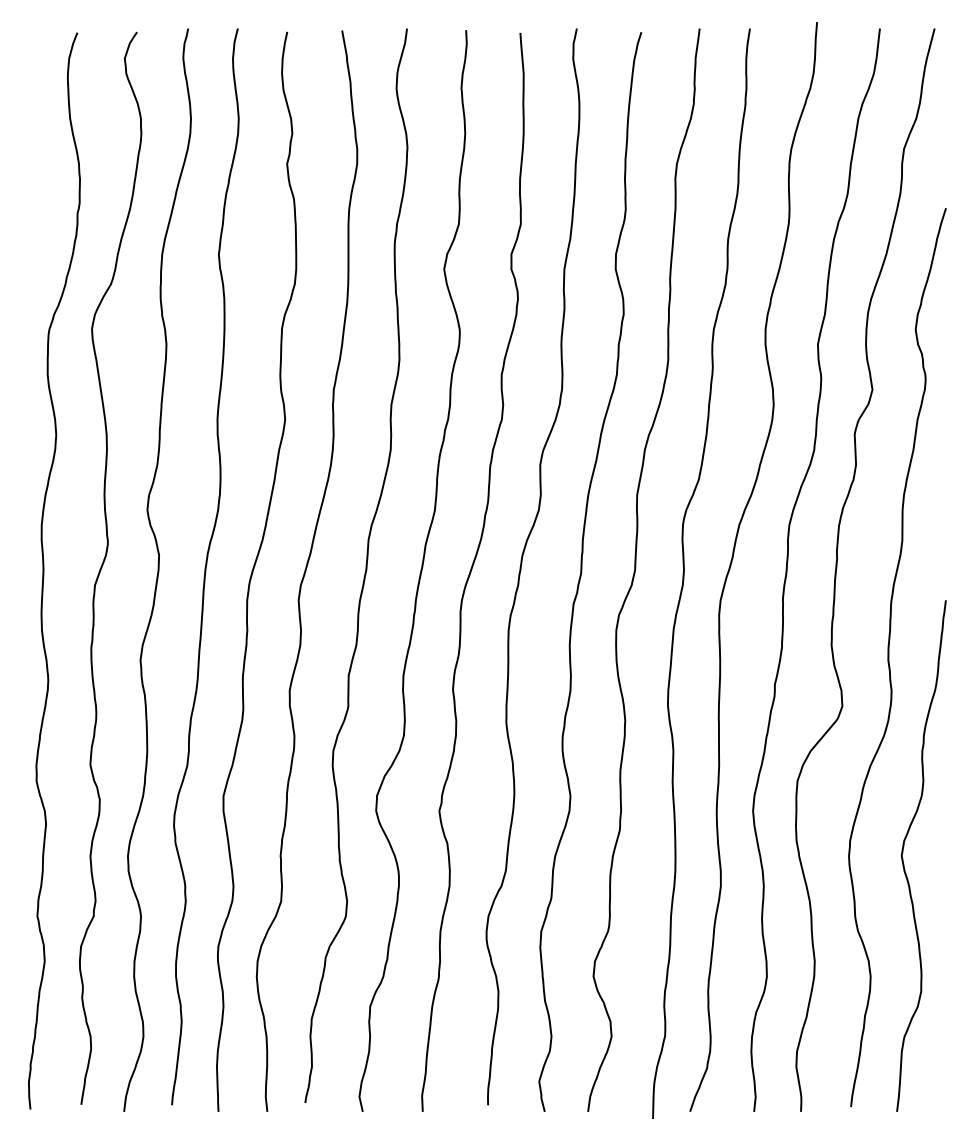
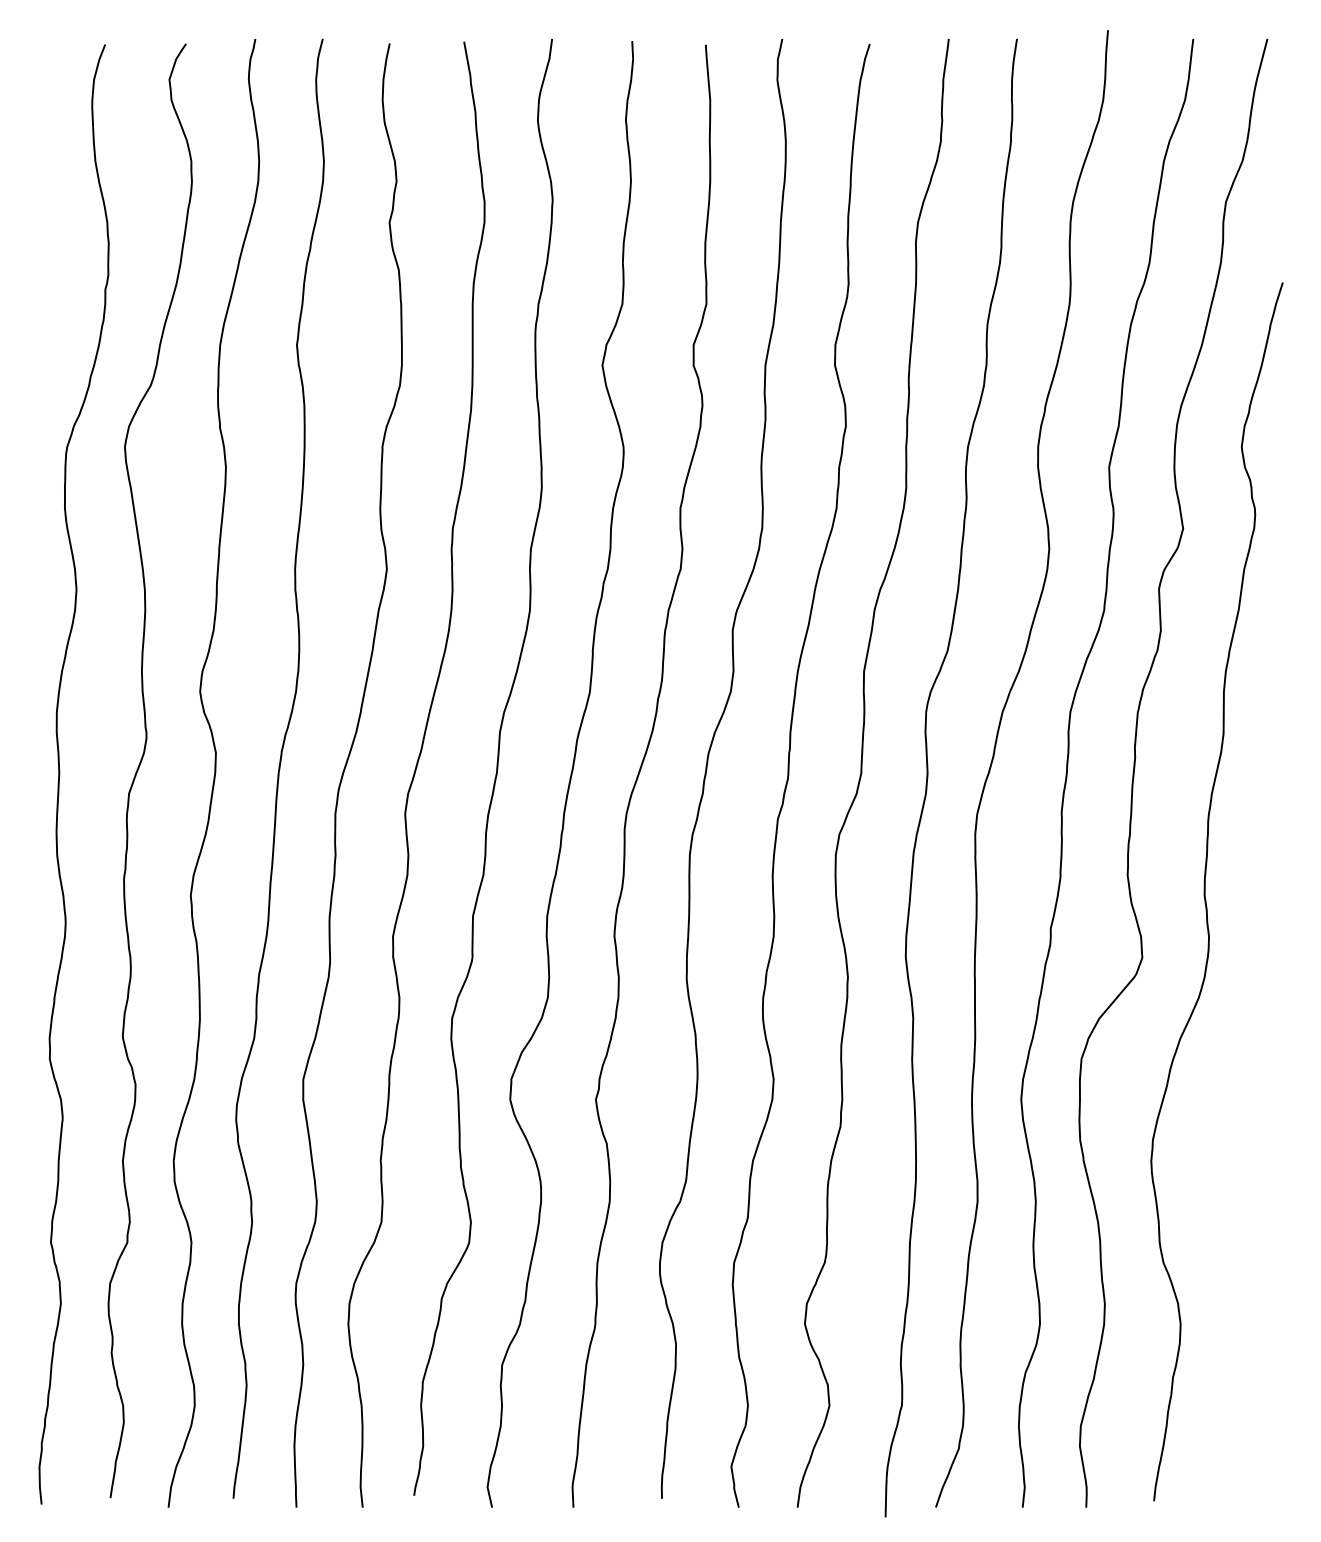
curve: (903, 853) -> (1224, 1157), removed

